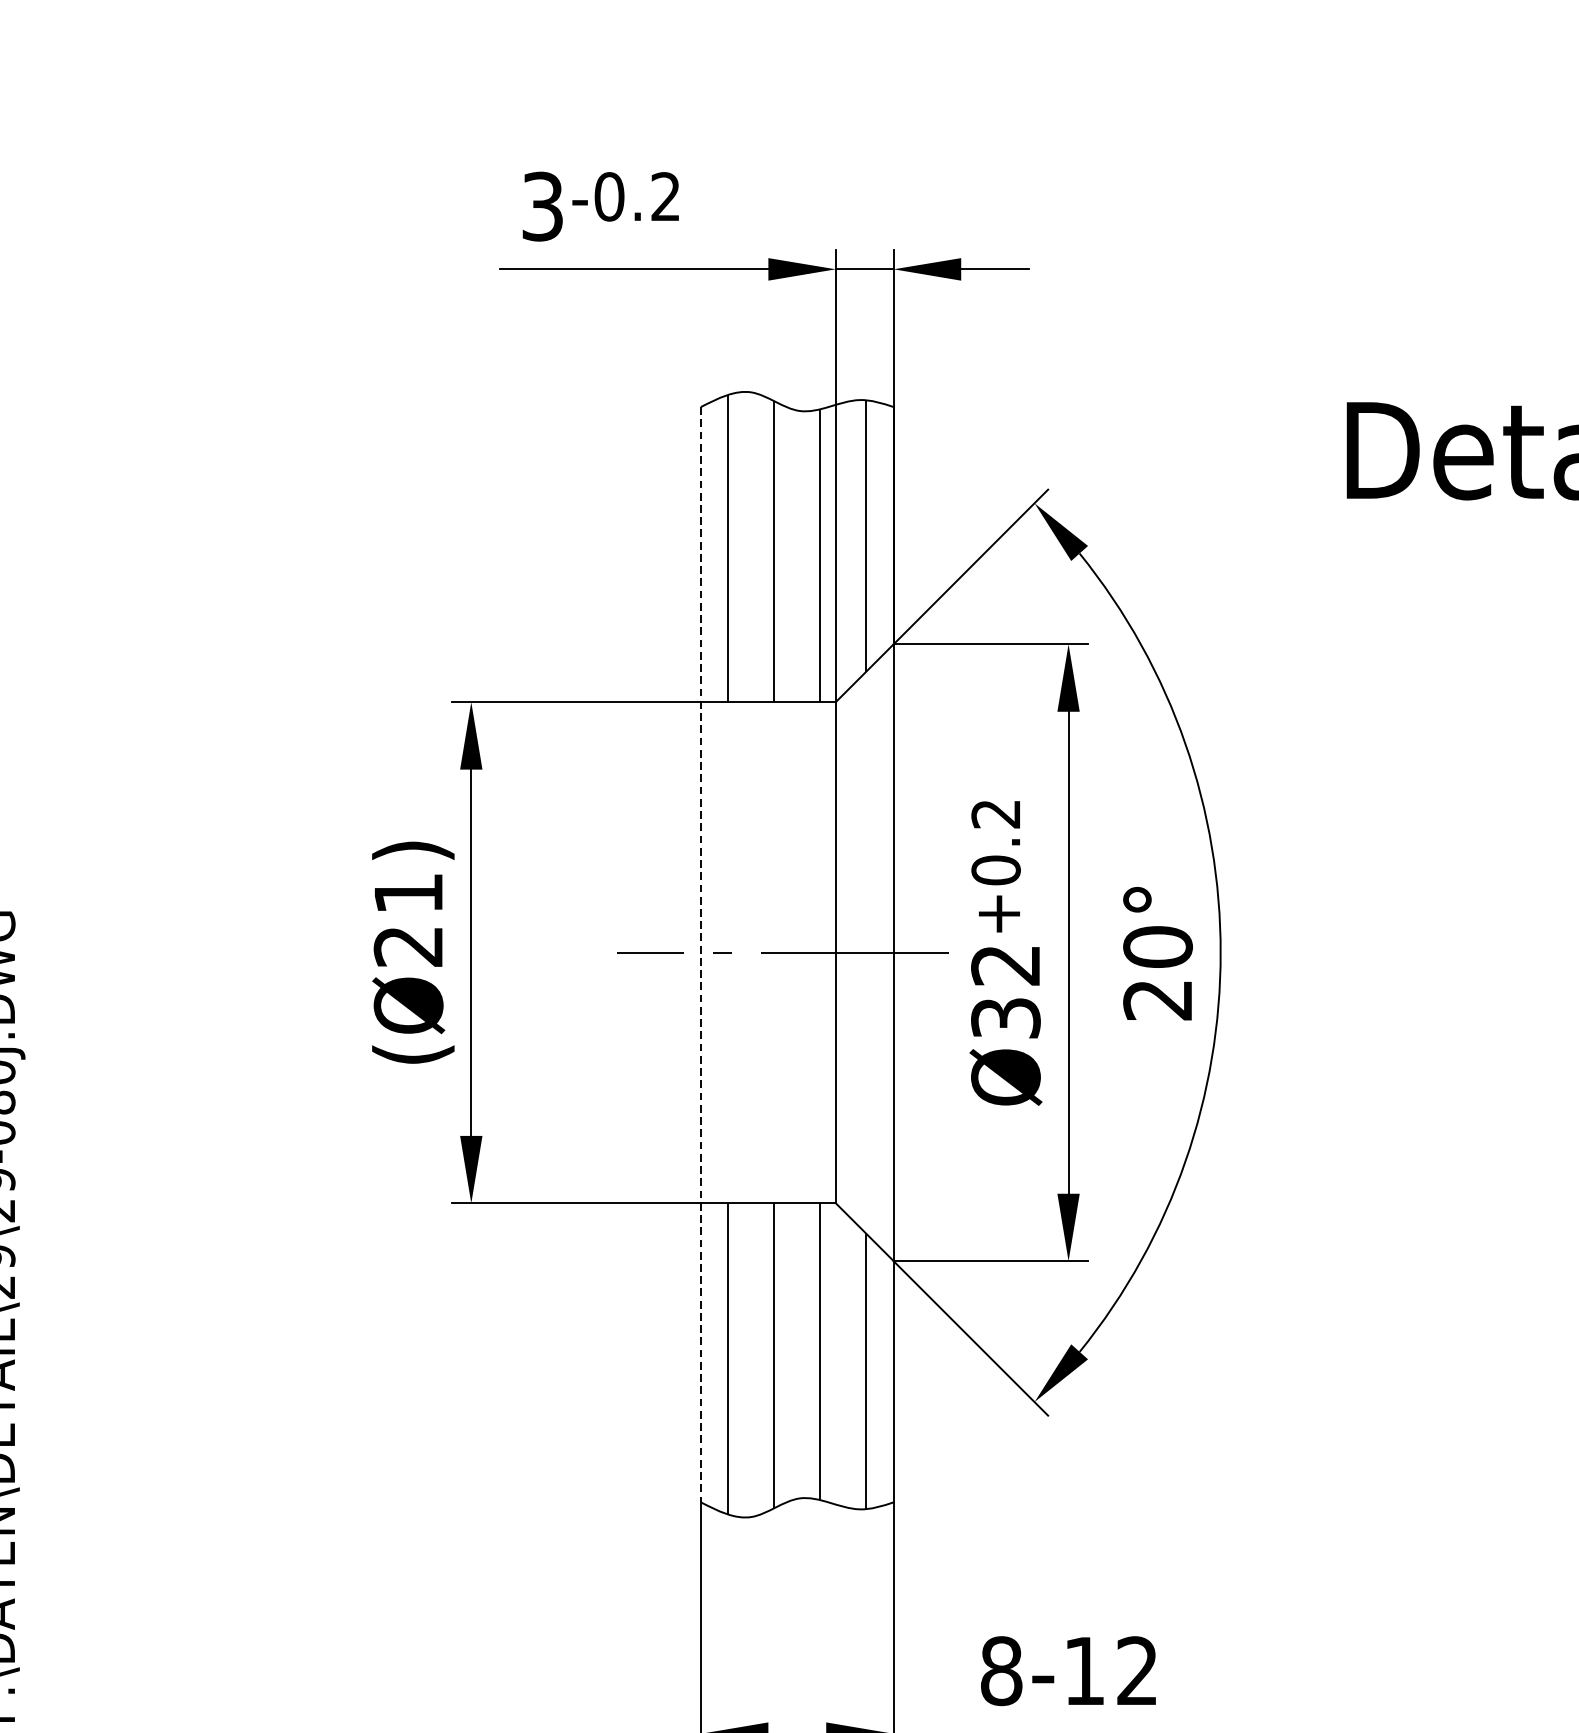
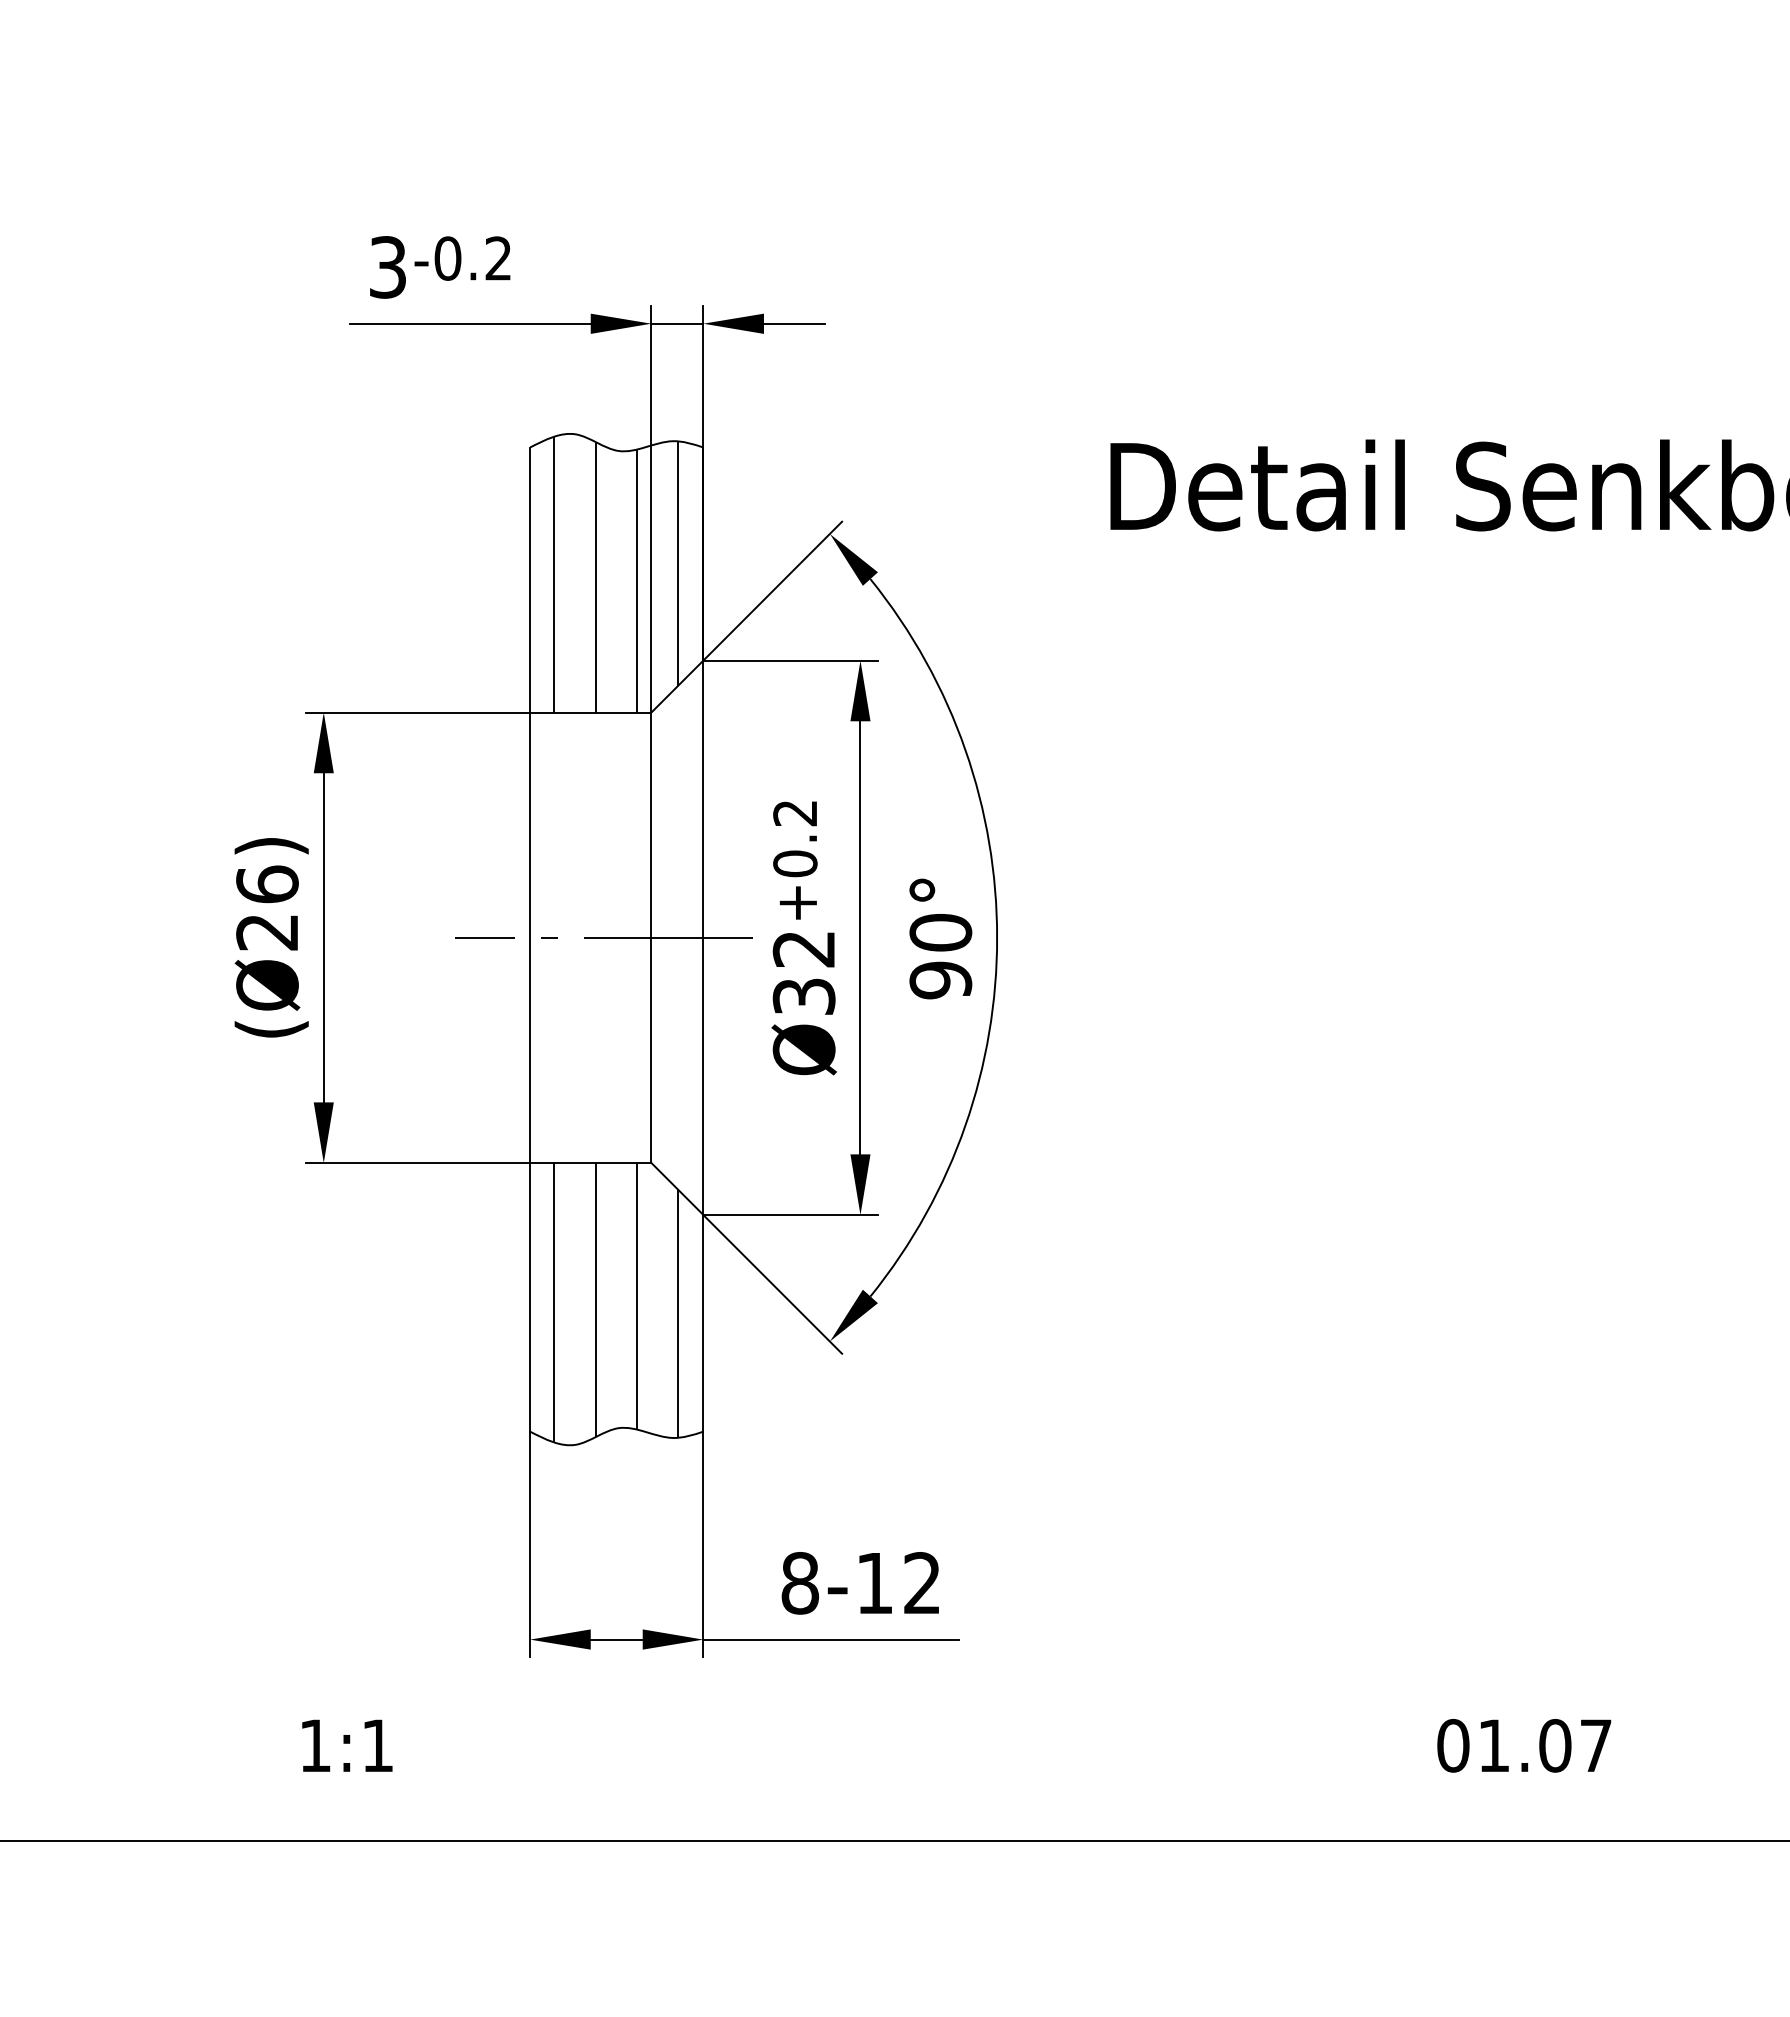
text: (408, 893) -> (267, 884), (Ø21) -> (Ø26)
line: (701, 955) -> (530, 940), dashed -> solid
text: (1157, 1000) -> (940, 980), 20° -> 90°

